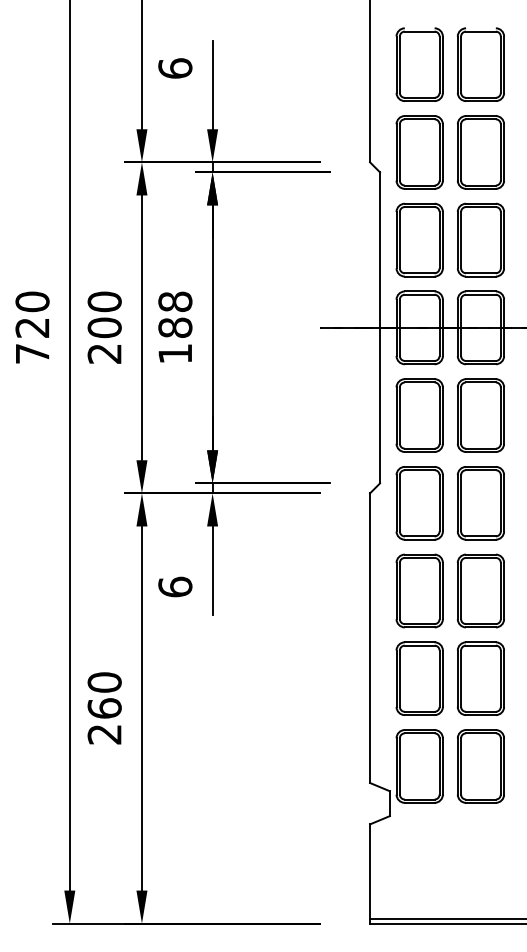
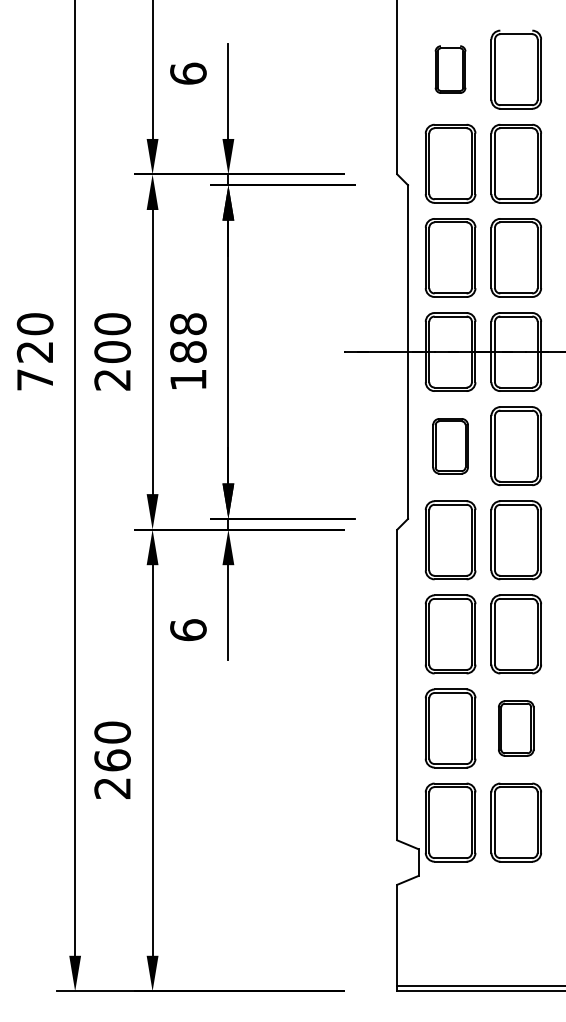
part: (419, 64) -> (450, 69), size x0.6
part: (419, 415) -> (450, 446), size x0.7
part: (480, 678) -> (515, 728), size x0.7

